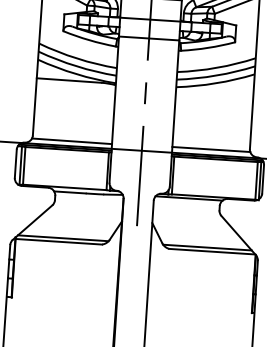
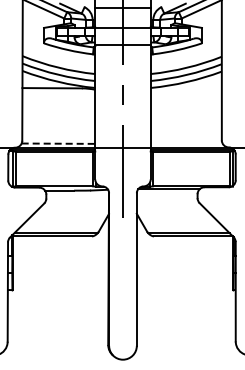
line: (72, 141) -> (58, 143), solid -> dashed
line: (211, 148) -> (186, 142), removed

